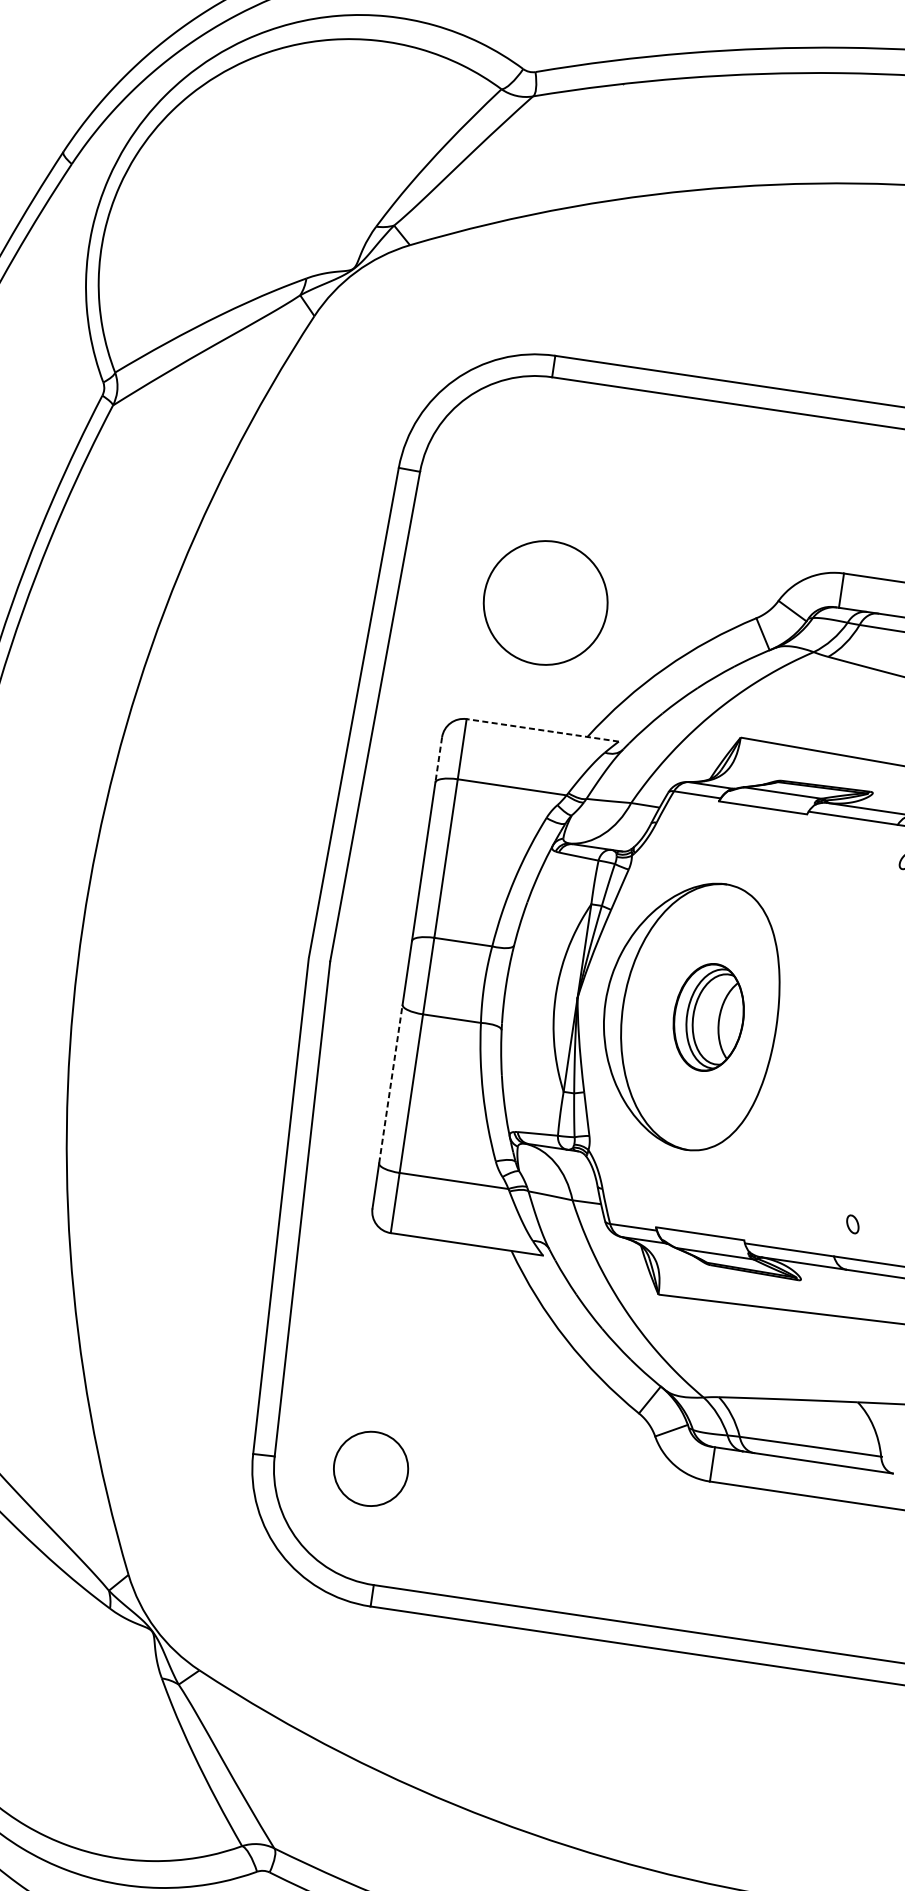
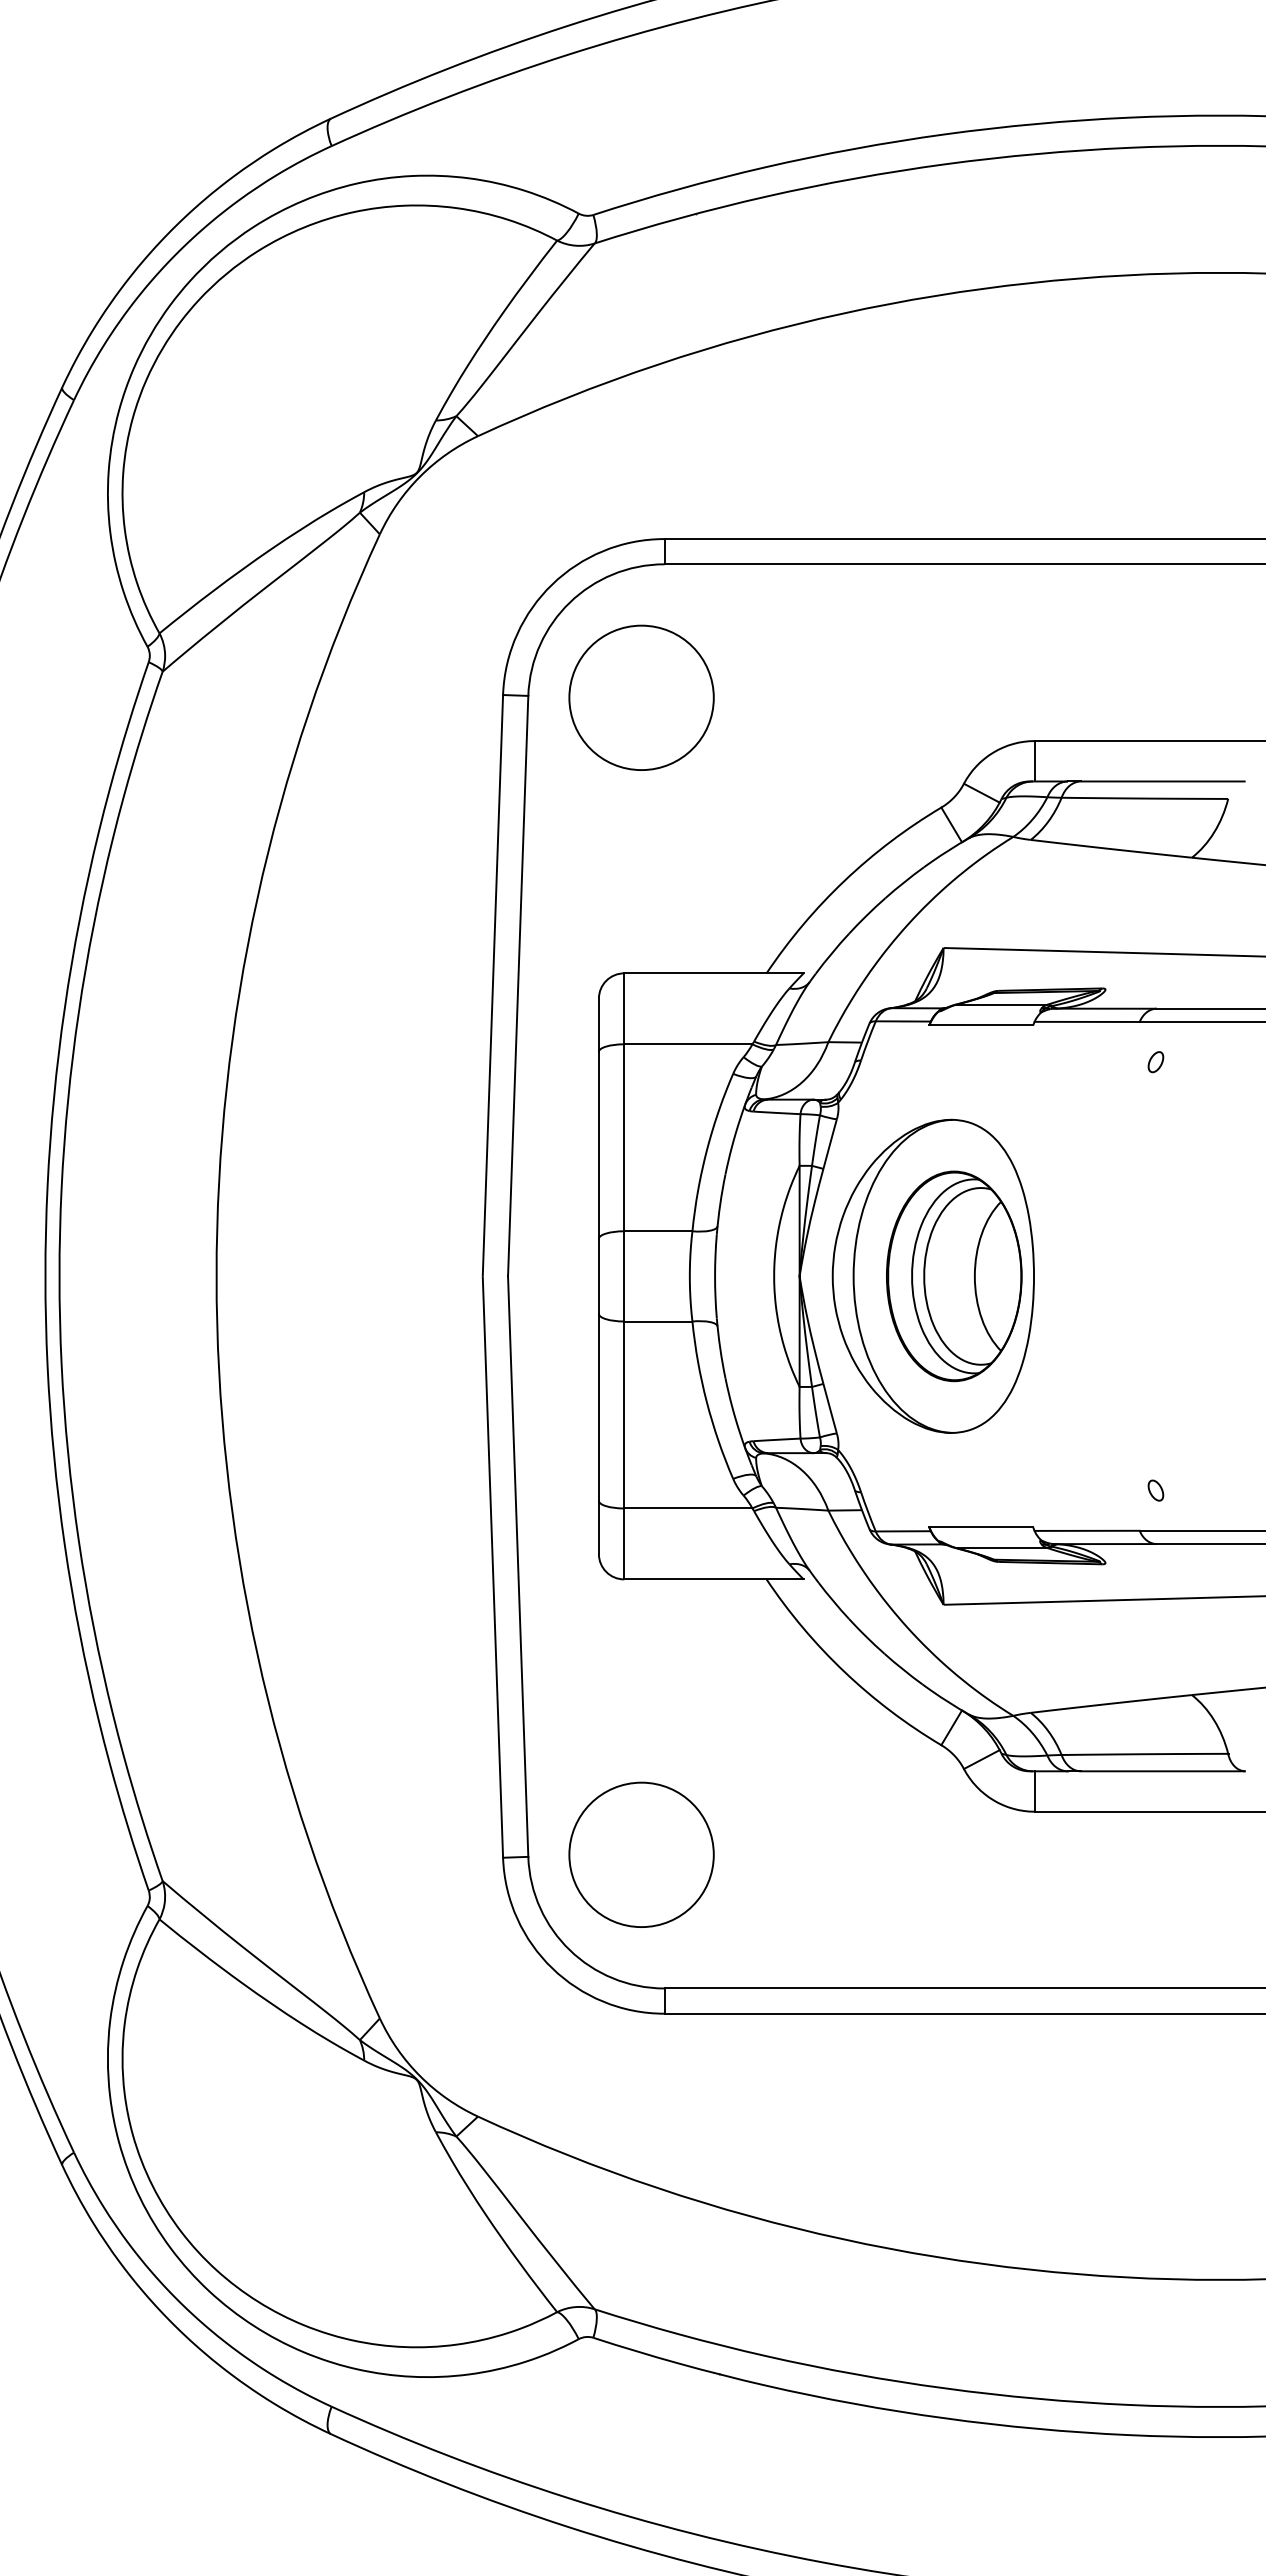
circle: (545, 602) -> (641, 697), moved
line: (542, 730) -> (713, 973), dashed -> solid
line: (438, 760) -> (598, 1025), dashed -> solid
part: (708, 1017) -> (954, 1276), size x1.67
line: (390, 1083) -> (598, 1406), dashed -> solid
circle: (371, 1468) -> (641, 1854), size x1.67

